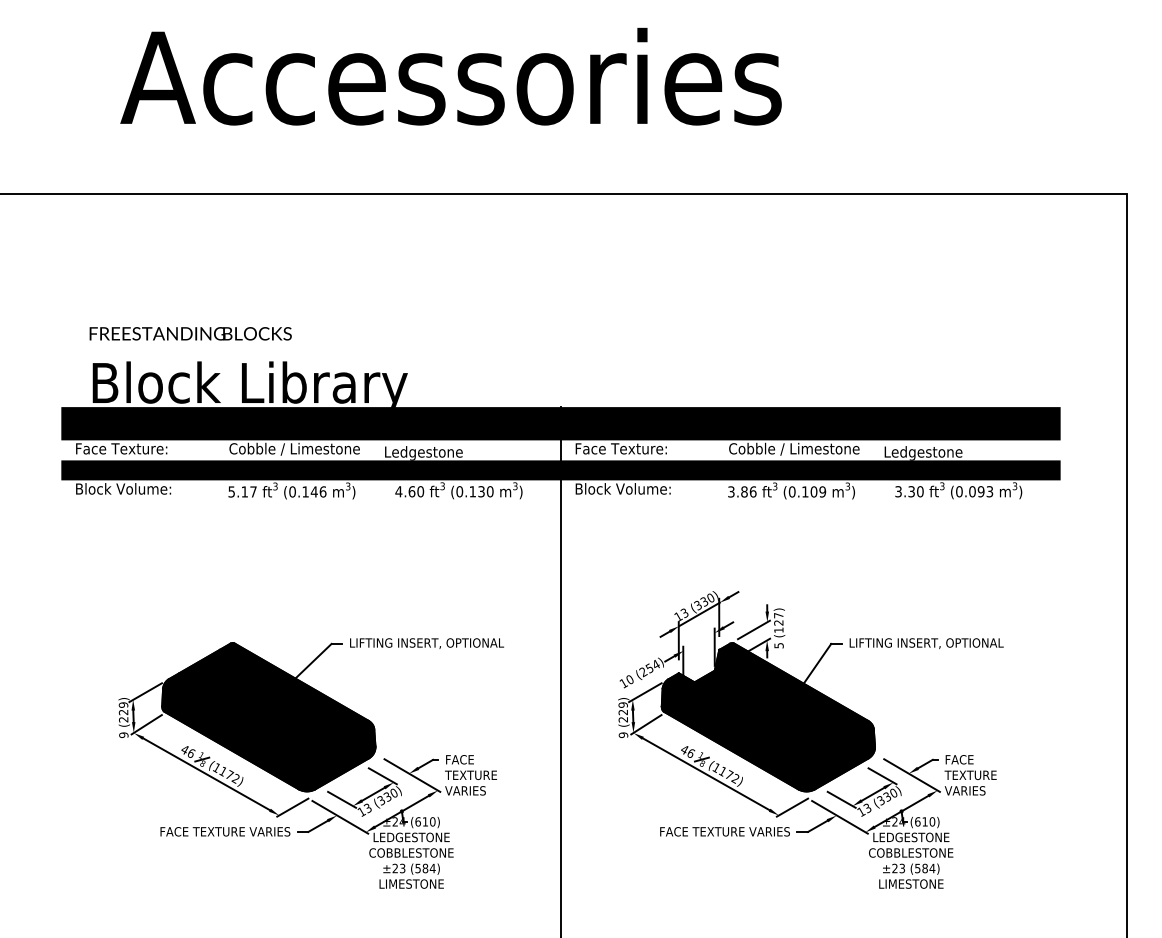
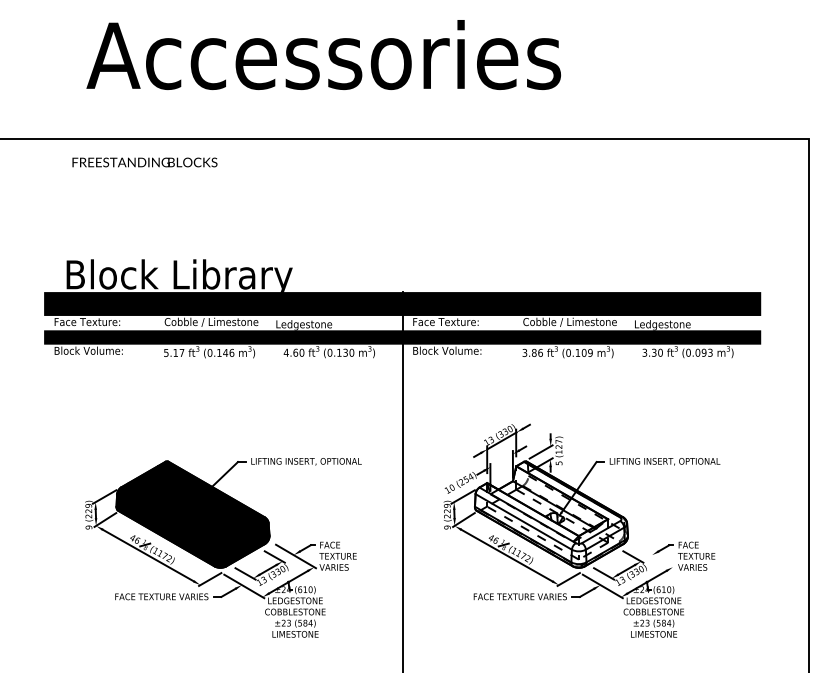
text: (190, 333) -> (144, 162), moved
fill: (767, 717) -> (550, 514), removed
line: (911, 775) -> (654, 556), removed

